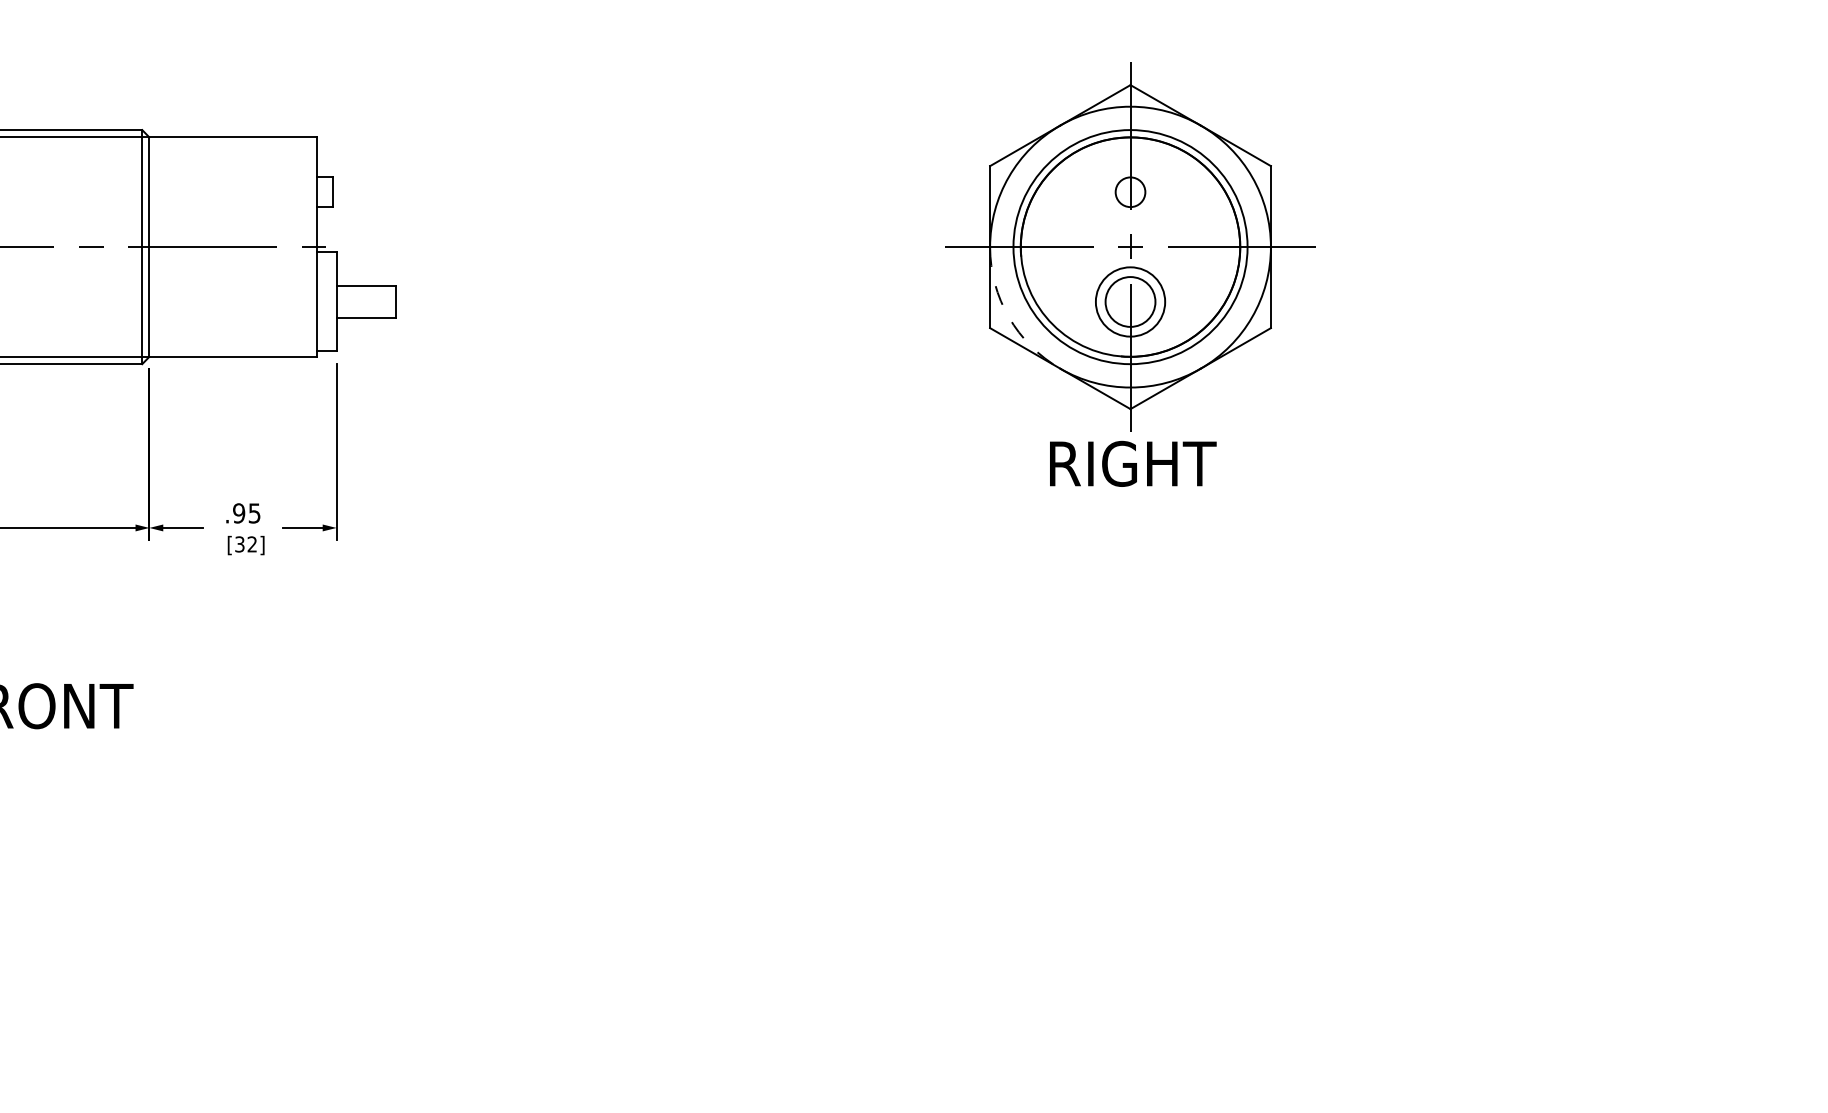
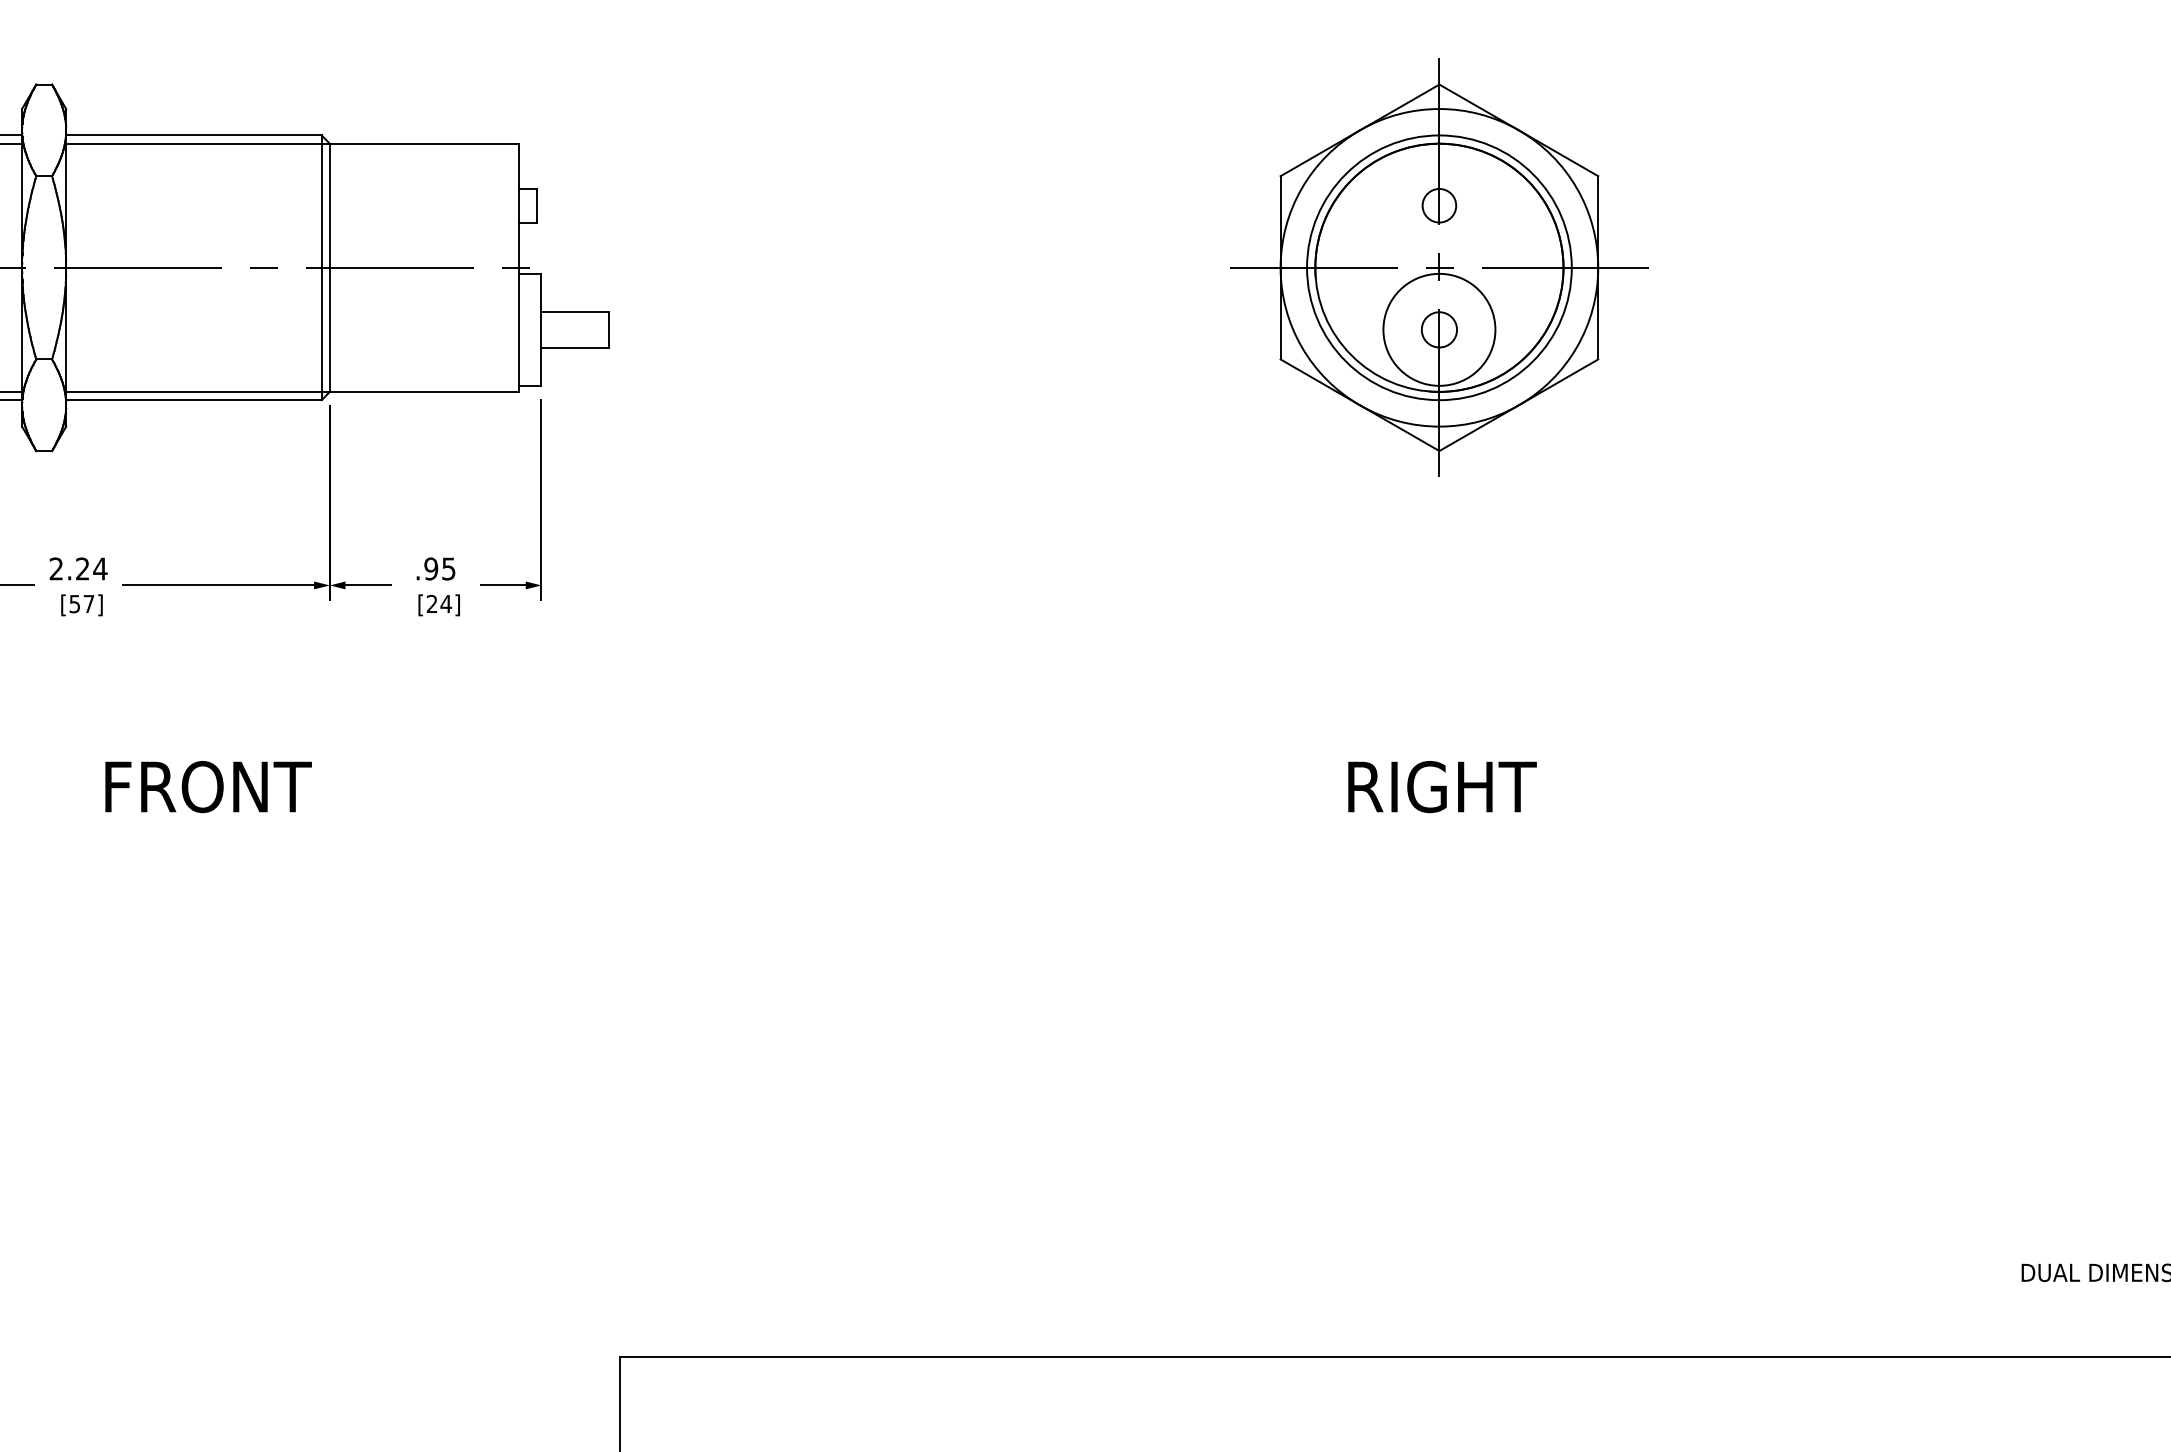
circle: (1130, 301) -> (1439, 329), size x0.62
circle: (1130, 301) -> (1439, 329), size x1.43
arc: (1008, 317) -> (1301, 347), dashed -> solid
text: (1133, 464) -> (1442, 787), moved
text: (246, 543) -> (439, 603), [32] -> [24]

